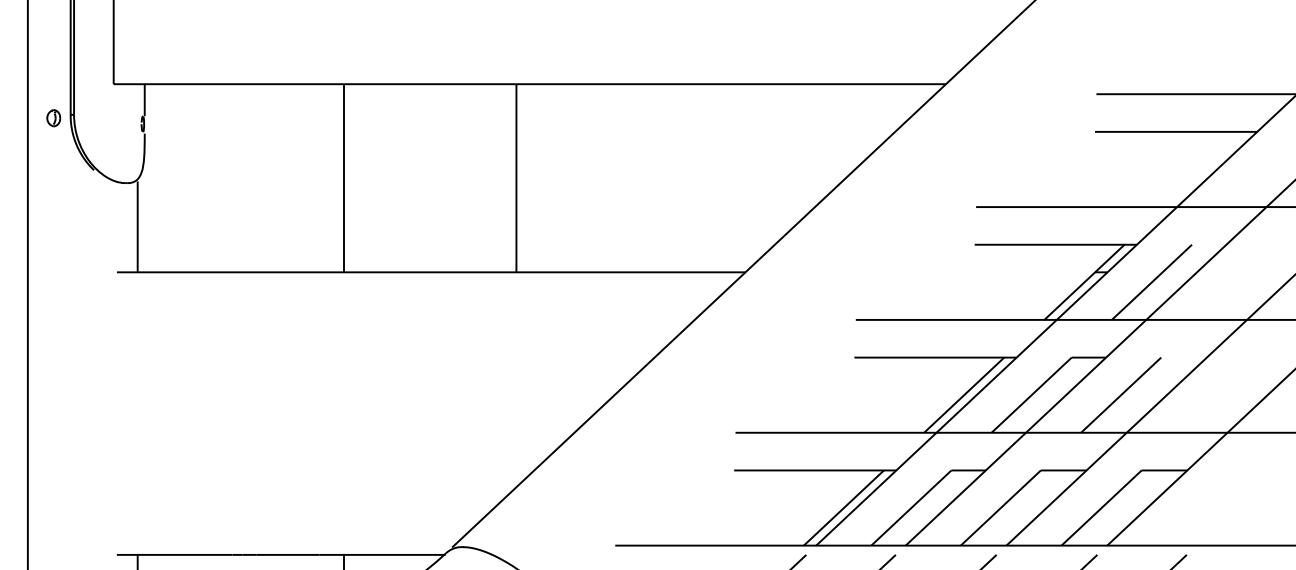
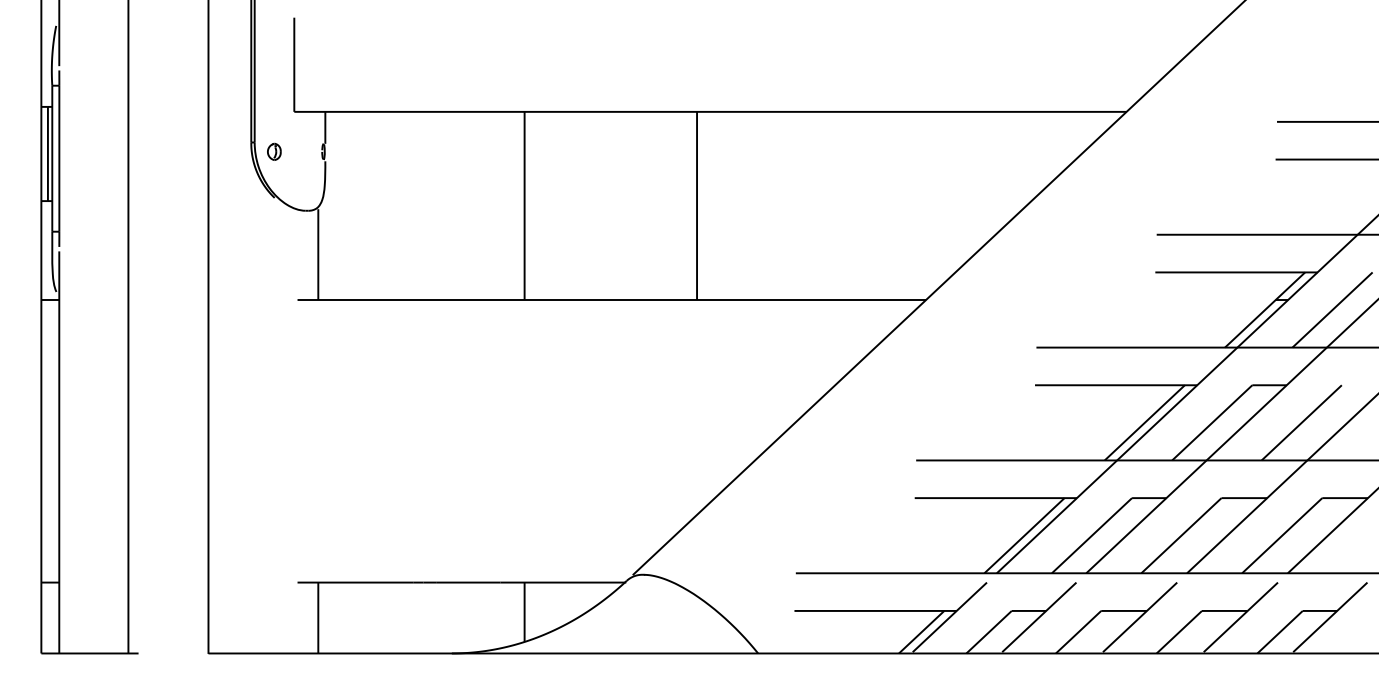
part: (53, 117) -> (274, 151), moved

